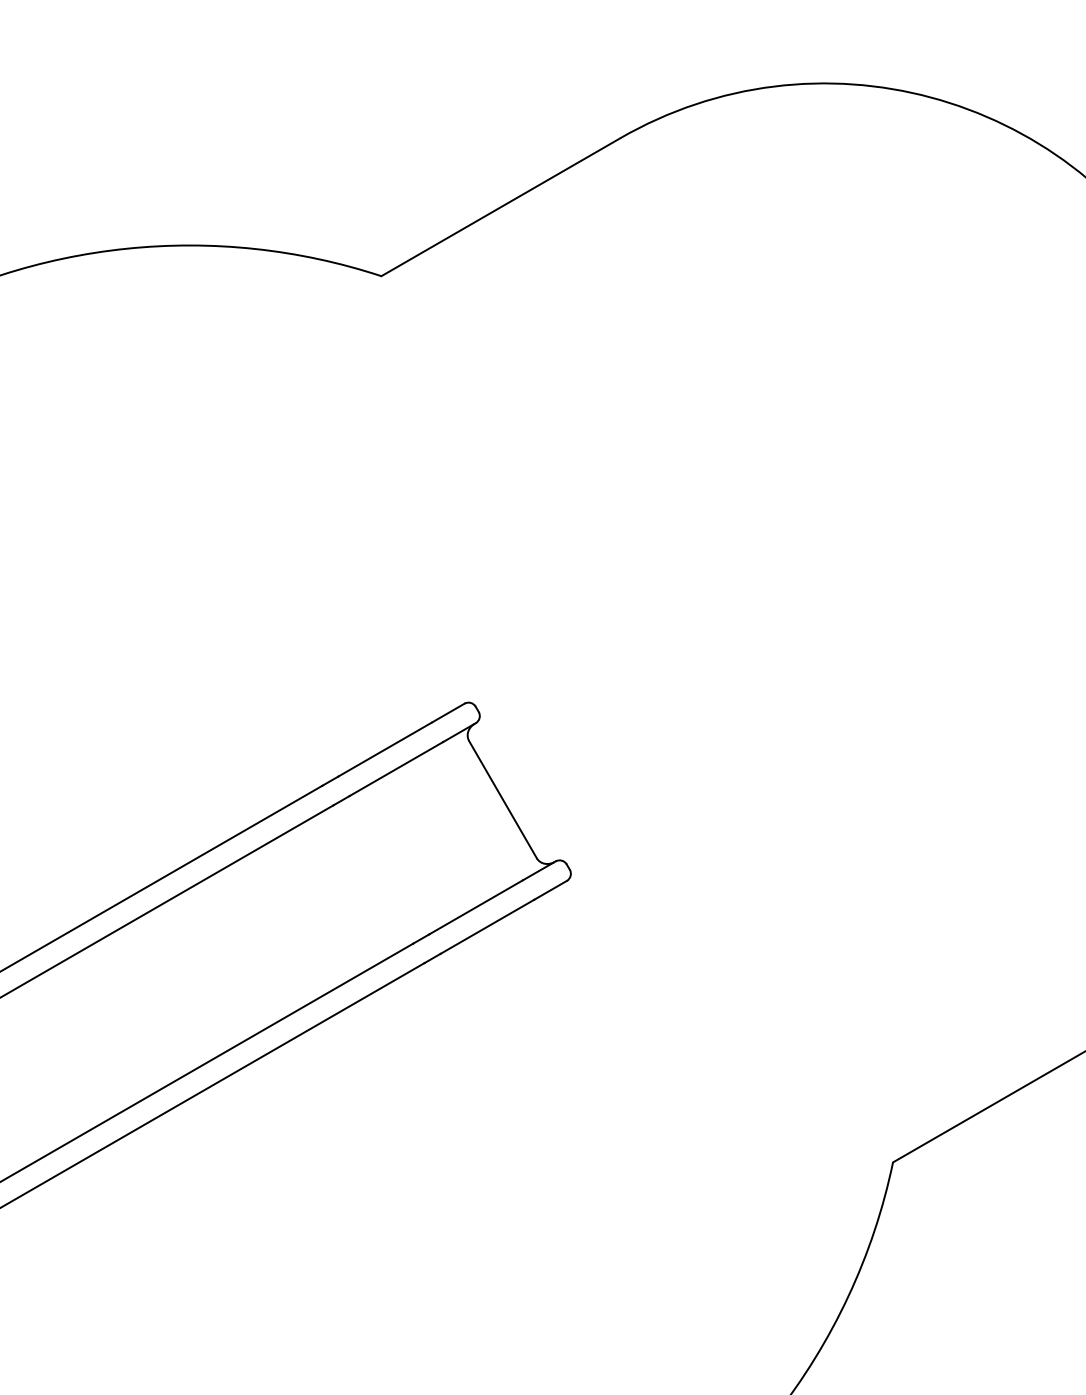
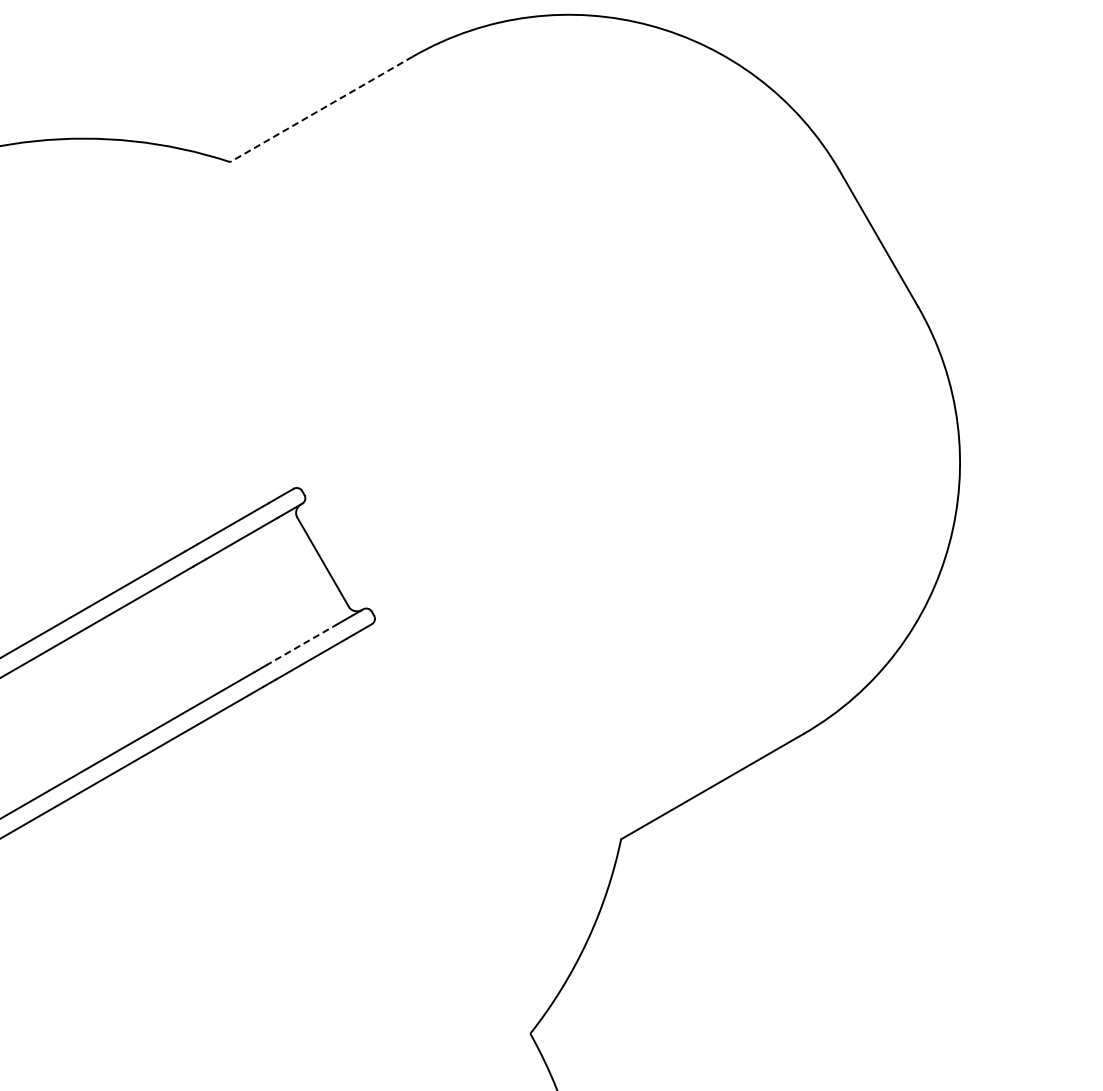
line: (499, 207) -> (320, 109), solid -> dashed
line: (476, 907) -> (302, 644), solid -> dashed

